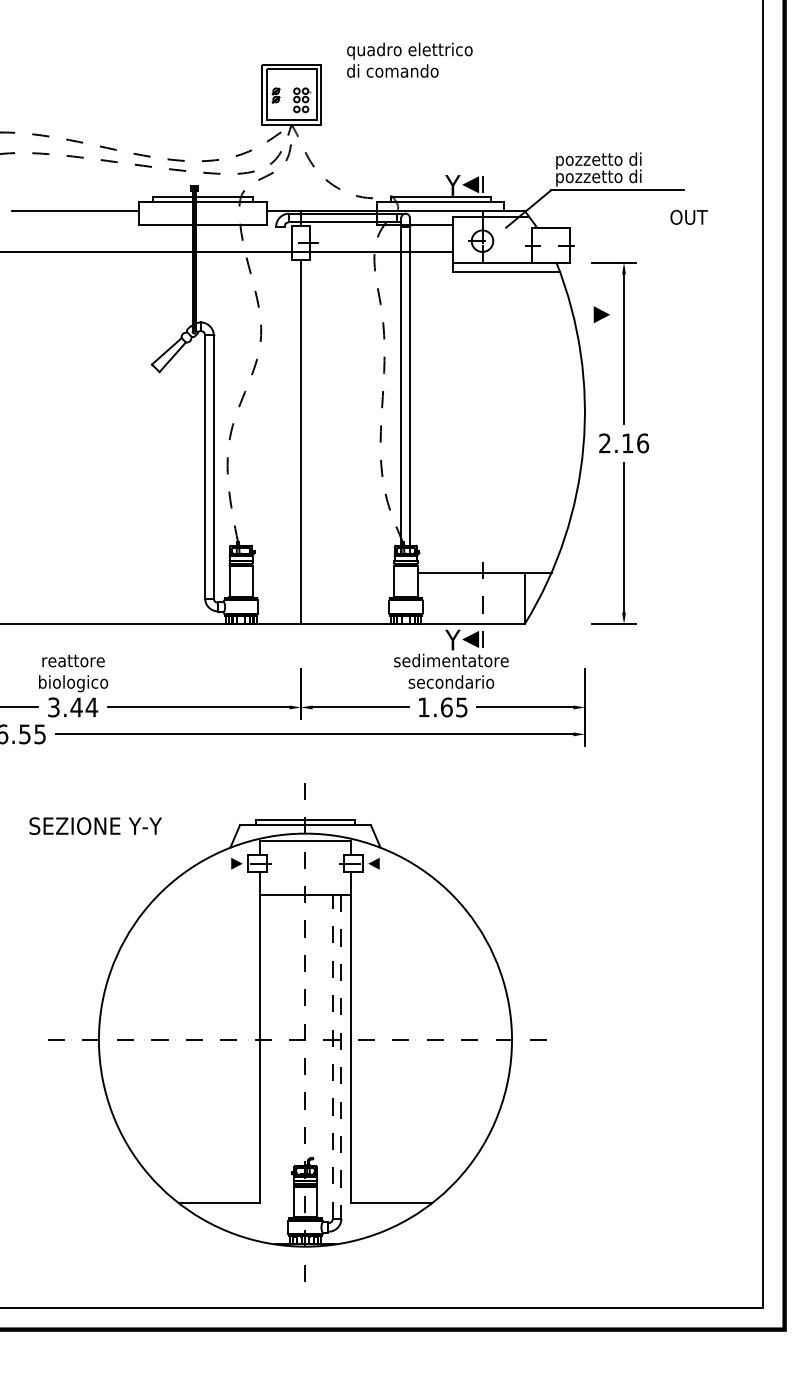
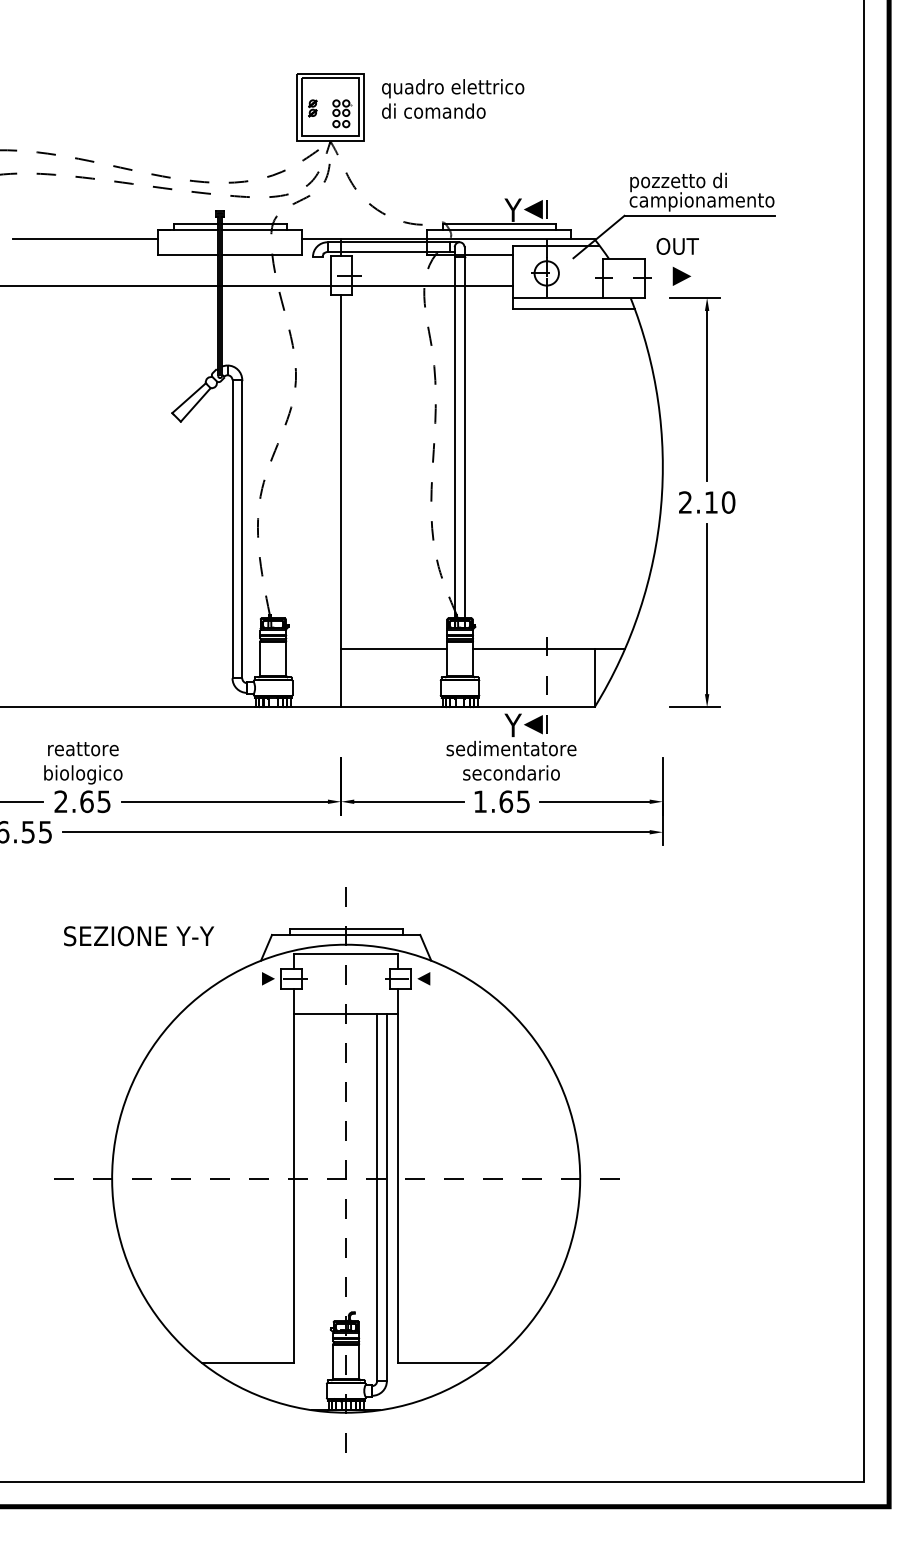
text: (409, 59) -> (452, 98), moved
text: (619, 177) -> (701, 201), pozzetto di -> campionamento
text: (688, 216) -> (677, 245), moved
line: (601, 314) -> (681, 276), moved
text: (643, 443) -> (729, 502), 2.16 -> 2.10
line: (347, 572) -> (393, 648), added
text: (73, 707) -> (83, 801), 3.44 -> 2.65
text: (95, 825) -> (138, 935), moved
line: (332, 1056) -> (376, 1197), dashed -> solid
line: (341, 1056) -> (386, 1197), dashed -> solid

